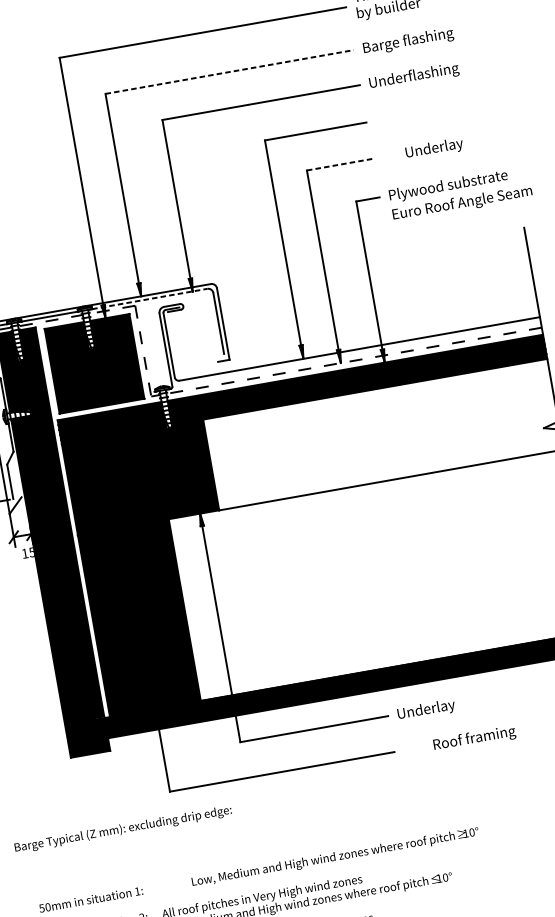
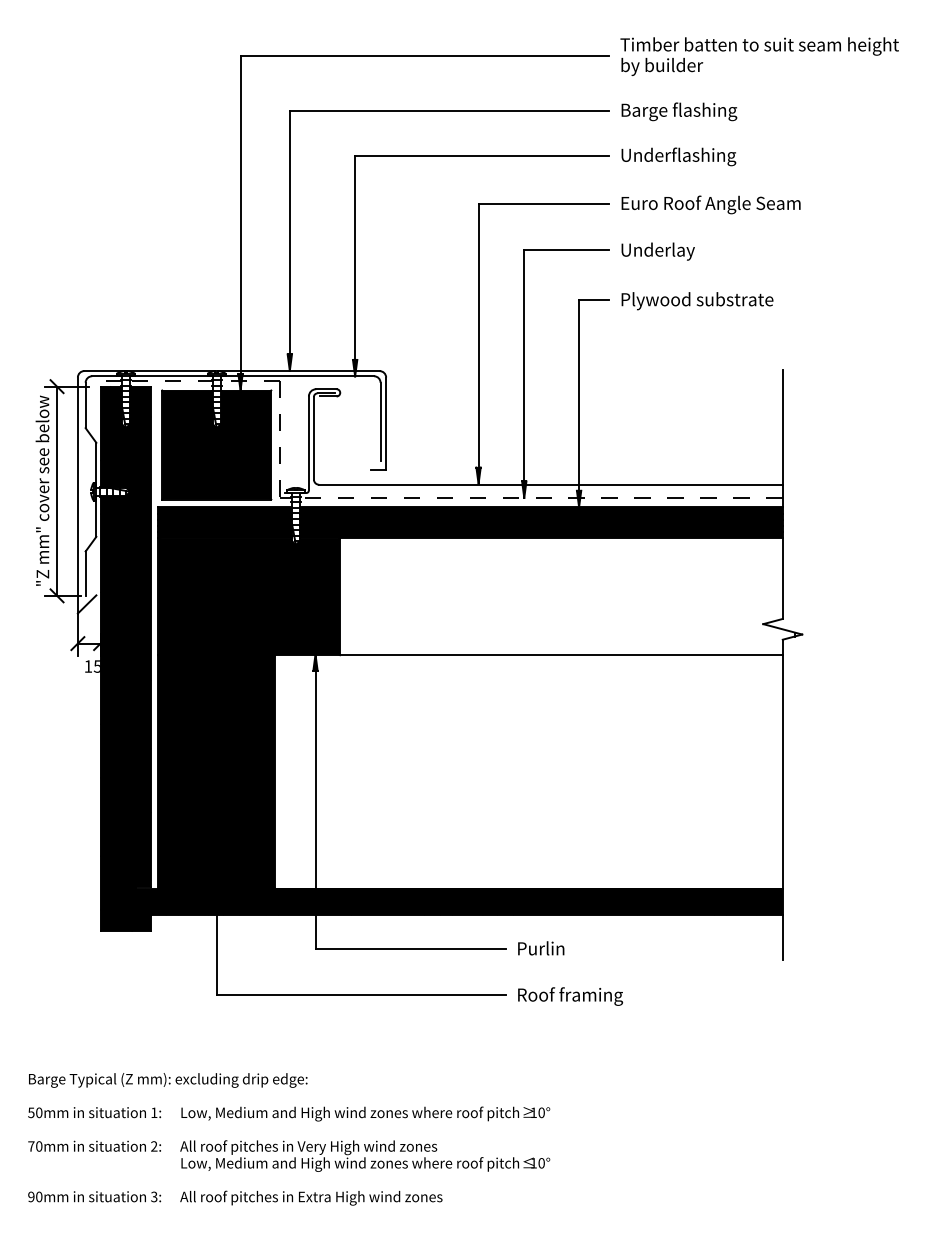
line: (229, 71) -> (449, 110), dashed -> solid
text: (433, 148) -> (657, 251), moved
line: (340, 164) -> (567, 250), dashed -> solid
text: (461, 203) -> (710, 204), moved
line: (150, 299) -> (300, 376), dashed -> solid
text: (426, 710) -> (554, 950), Underlay -> Purlin
text: (474, 738) -> (570, 996), moved
text: (123, 829) -> (168, 1080), moved
text: (335, 857) -> (365, 1113), moved

